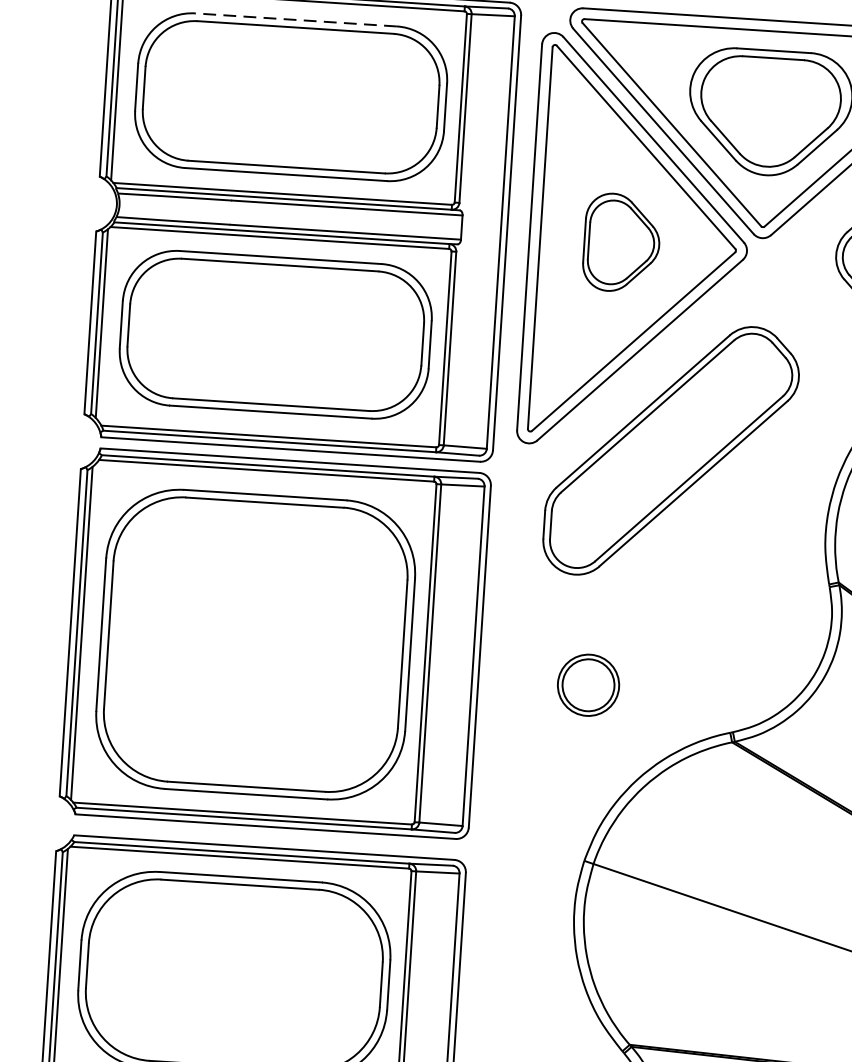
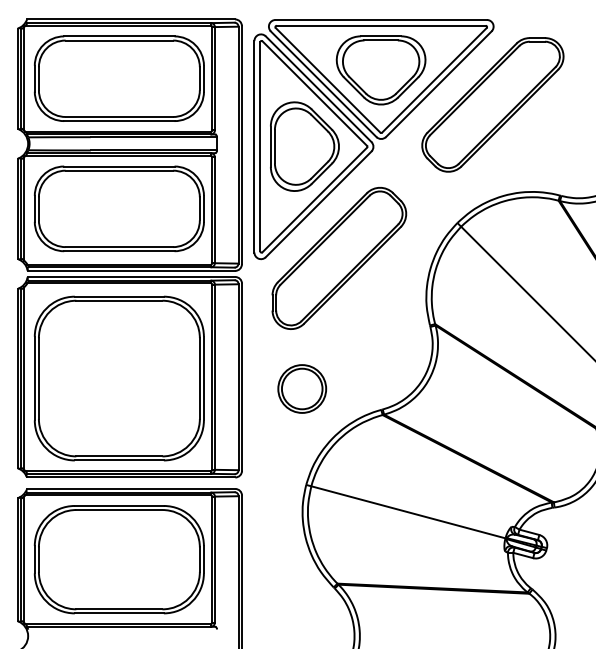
line: (294, 19) -> (118, 36), dashed -> solid
part: (621, 242) -> (304, 146), size x1.67
part: (588, 684) -> (302, 388), size x1.43

